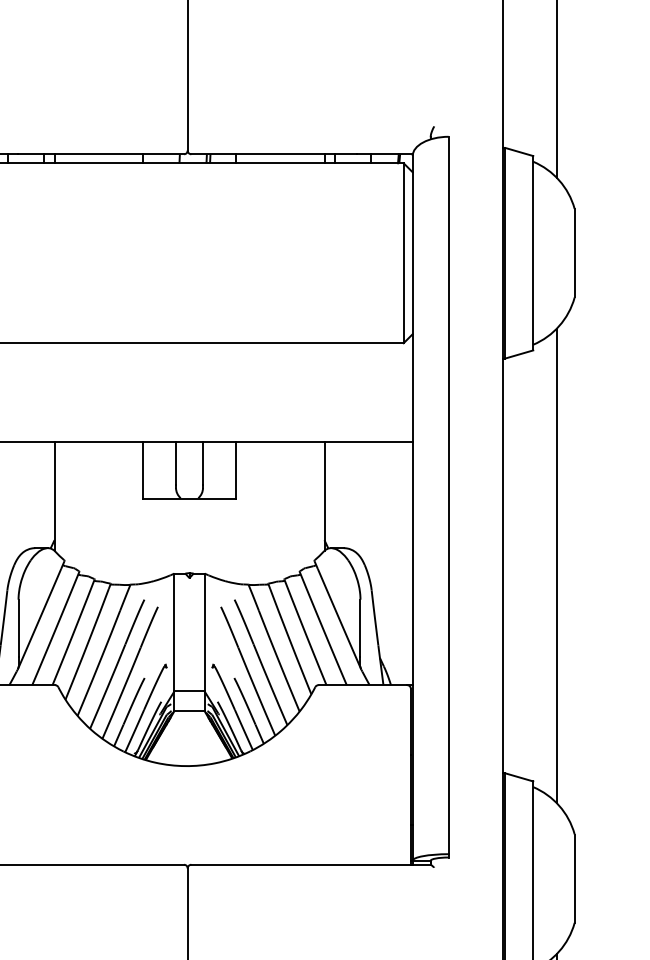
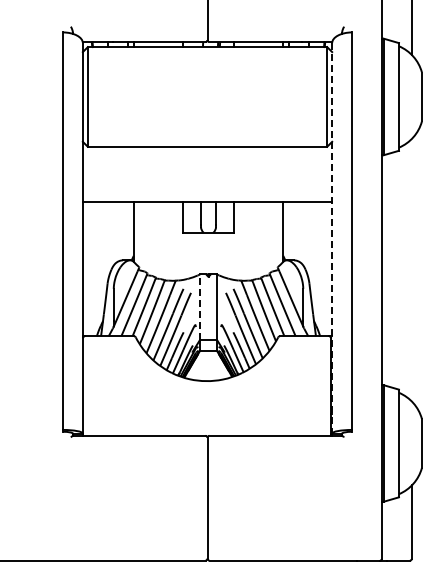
line: (413, 508) -> (332, 238), solid -> dashed
line: (555, 564) -> (411, 269), removed
line: (175, 633) -> (200, 307), solid -> dashed

